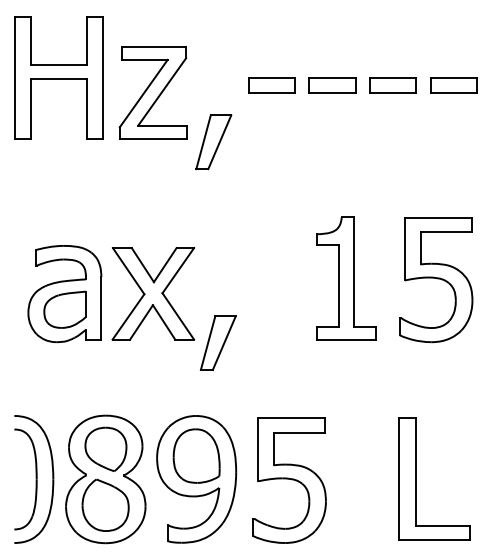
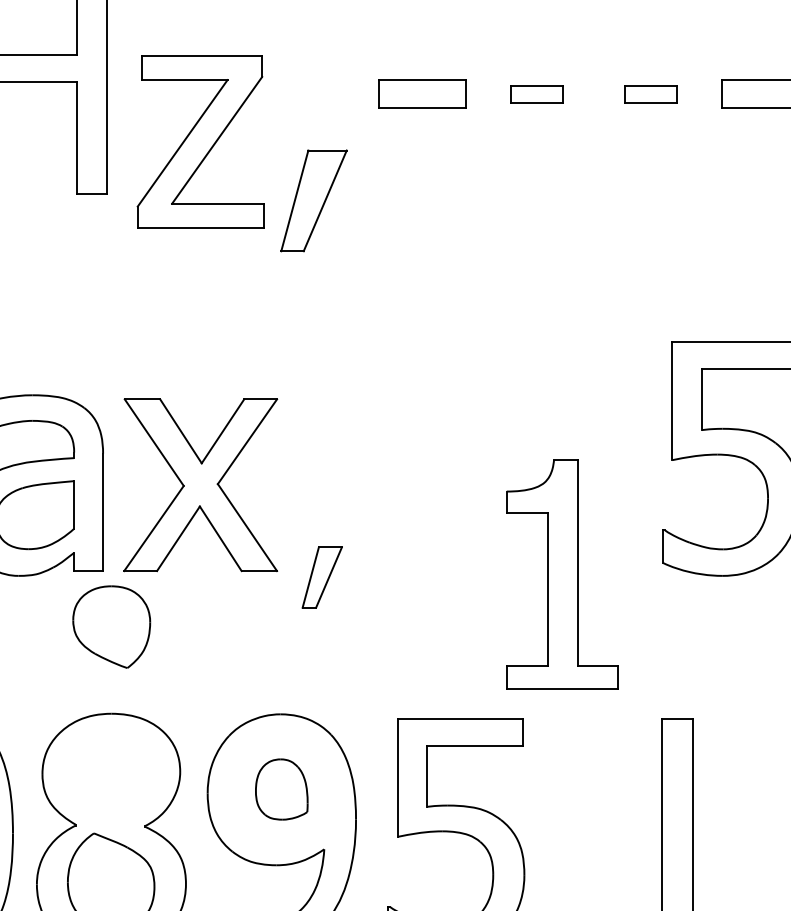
part: (332, 85) -> (536, 94), size x0.6
part: (392, 85) -> (649, 94), size x0.6
part: (152, 92) -> (199, 141), moved
part: (346, 278) -> (562, 574), moved
part: (217, 342) -> (320, 576), size x0.6
part: (105, 448) -> (110, 625), moved
part: (196, 455) -> (281, 788), size x0.6

